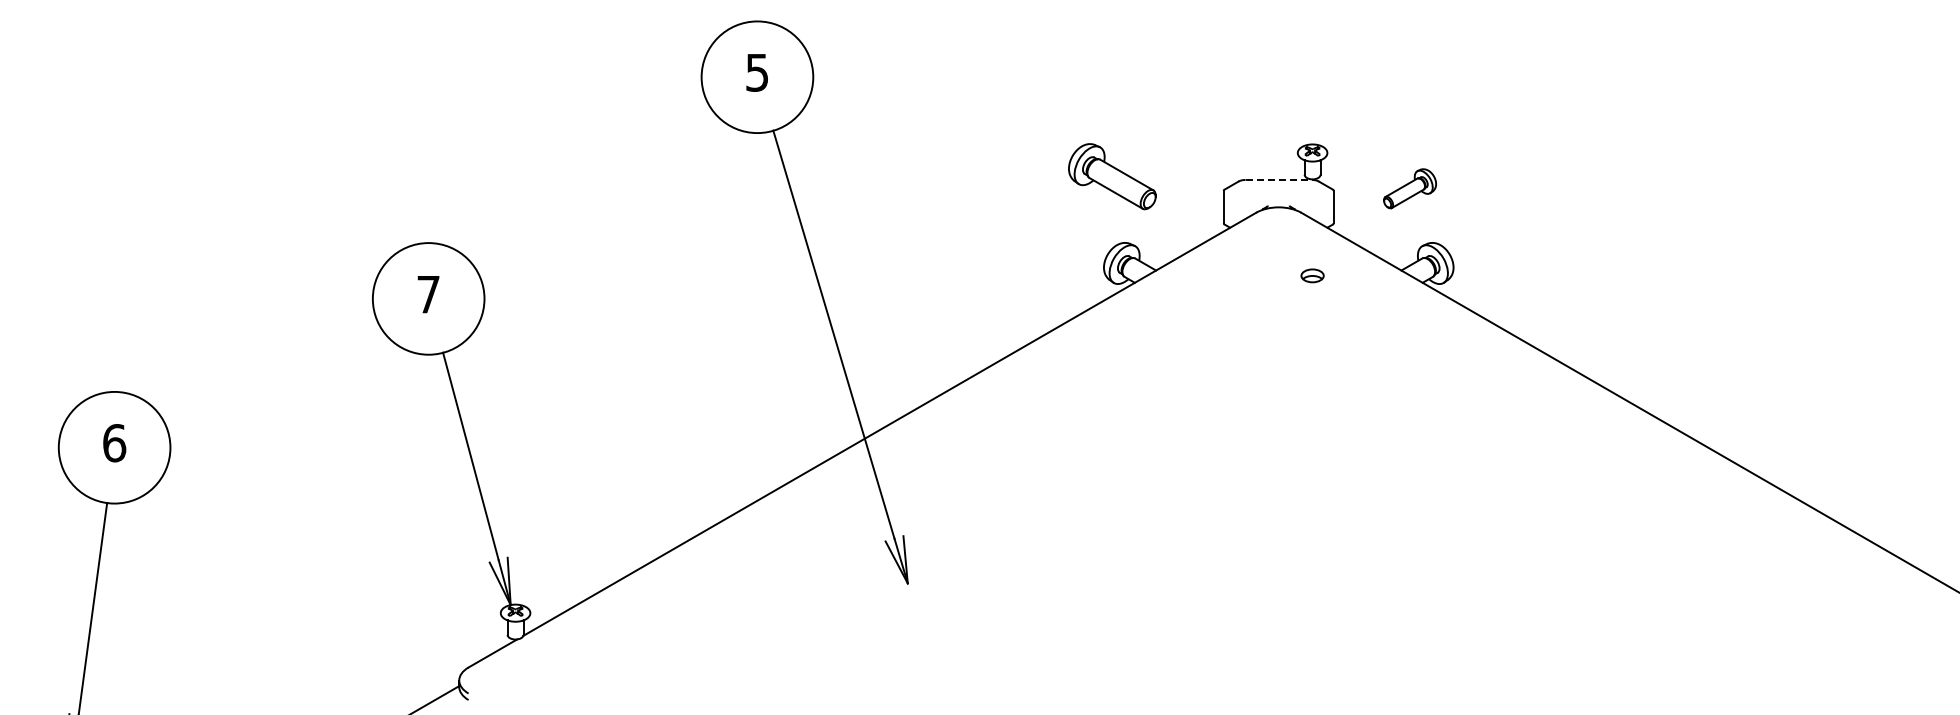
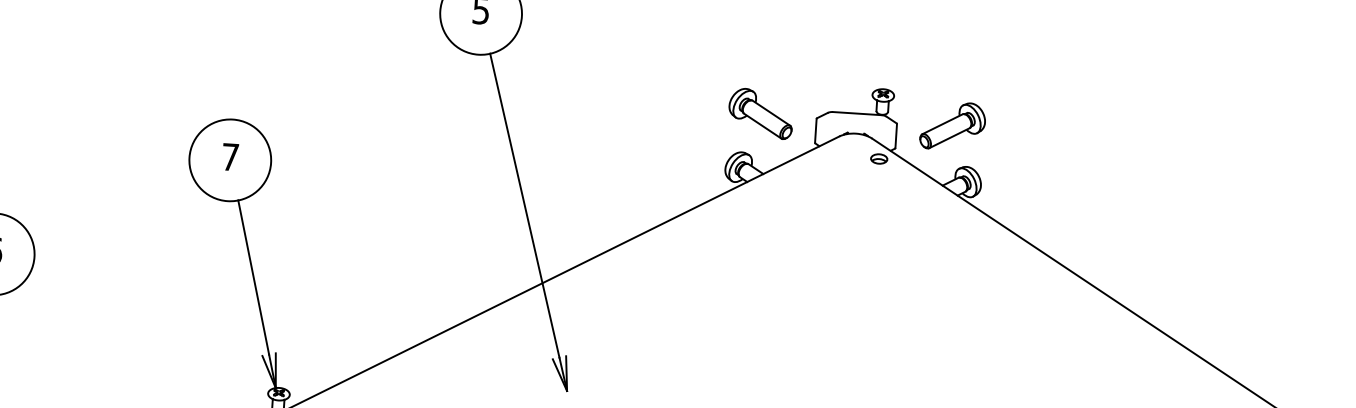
part: (1112, 176) -> (760, 113), moved
line: (1279, 179) -> (857, 113), dashed -> solid
part: (1409, 188) -> (952, 126), size x1.67
part: (1312, 275) -> (879, 158), moved

